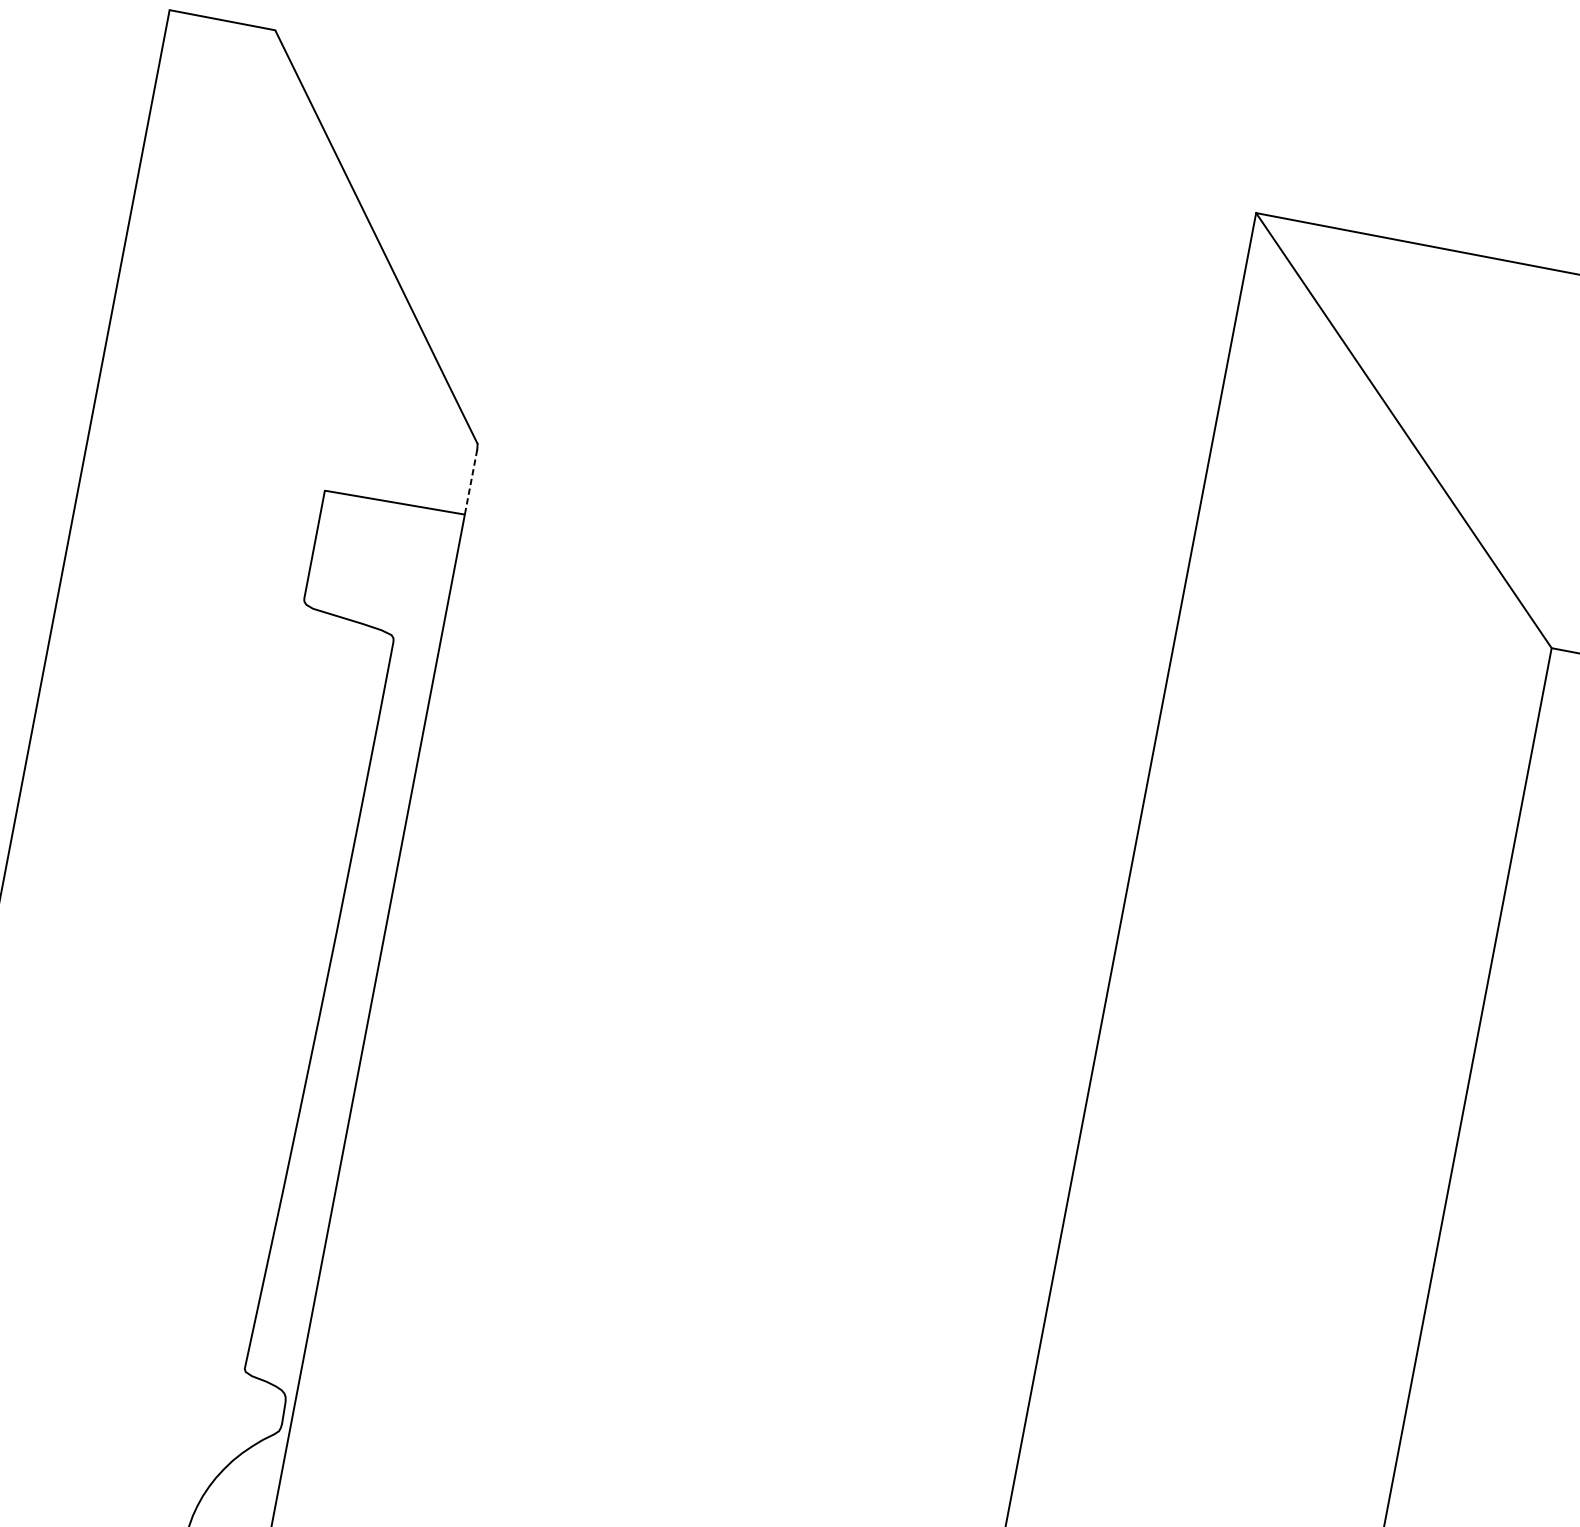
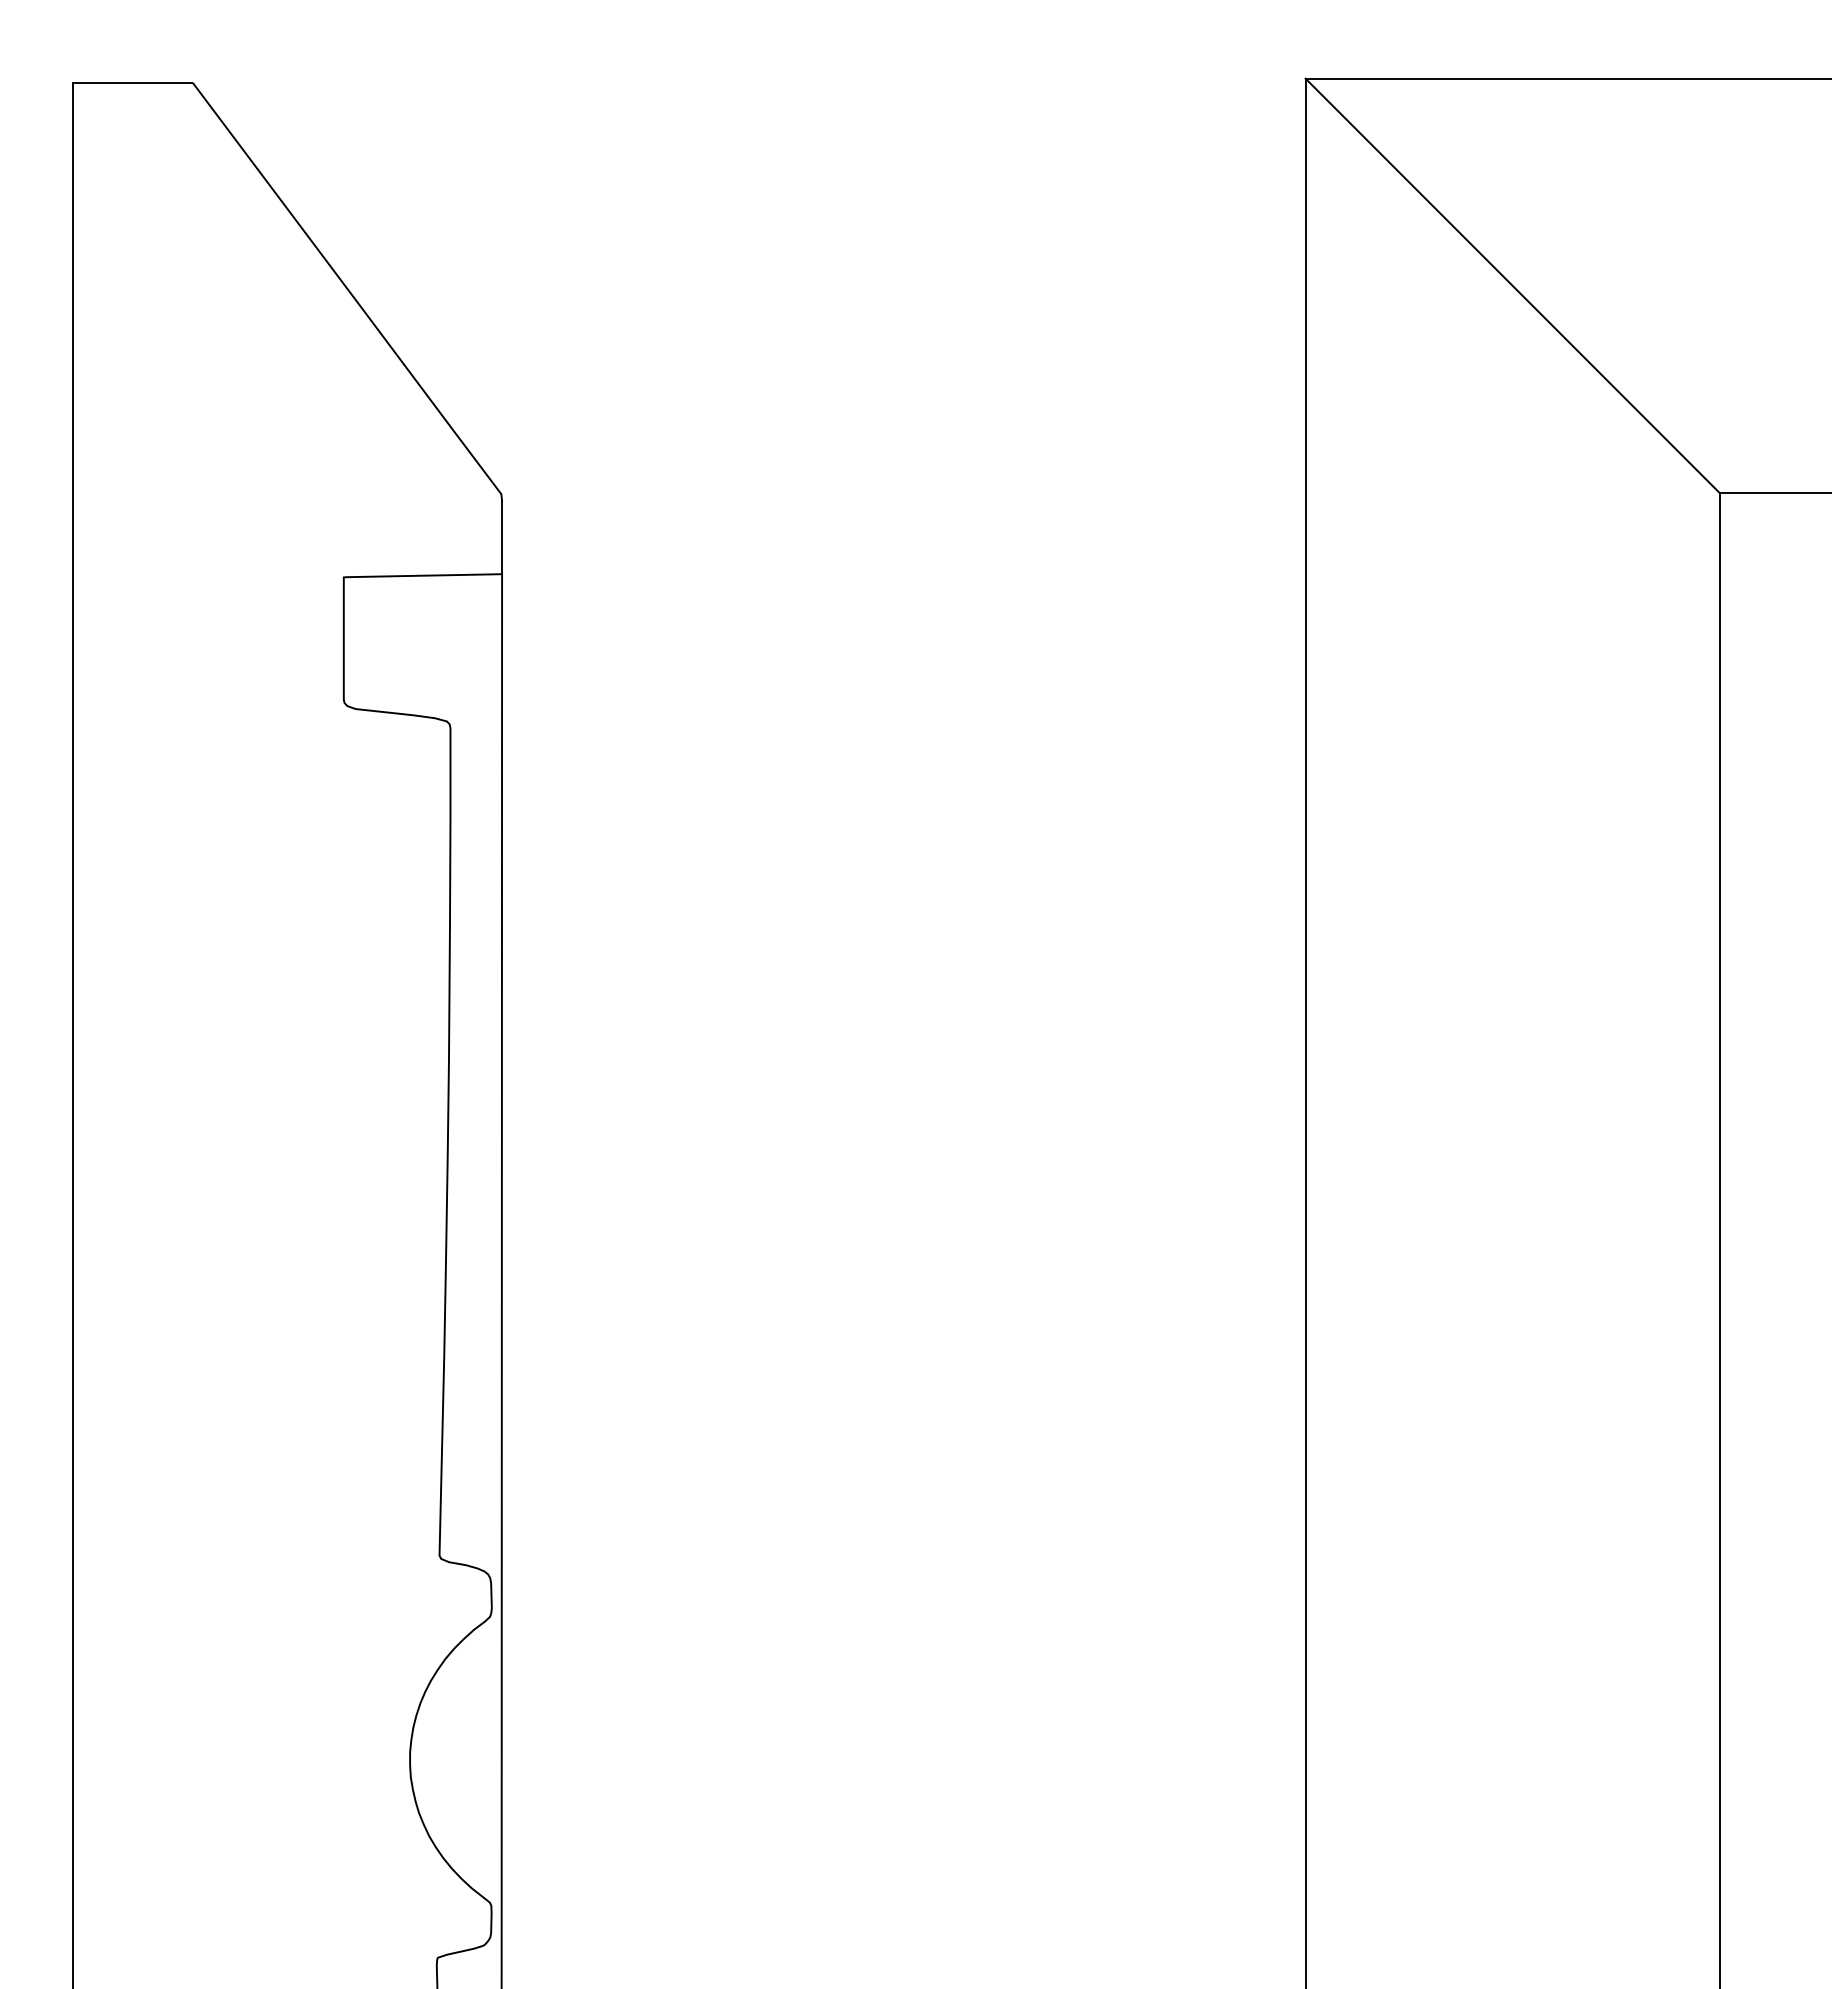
line: (471, 482) -> (502, 537), dashed -> solid

